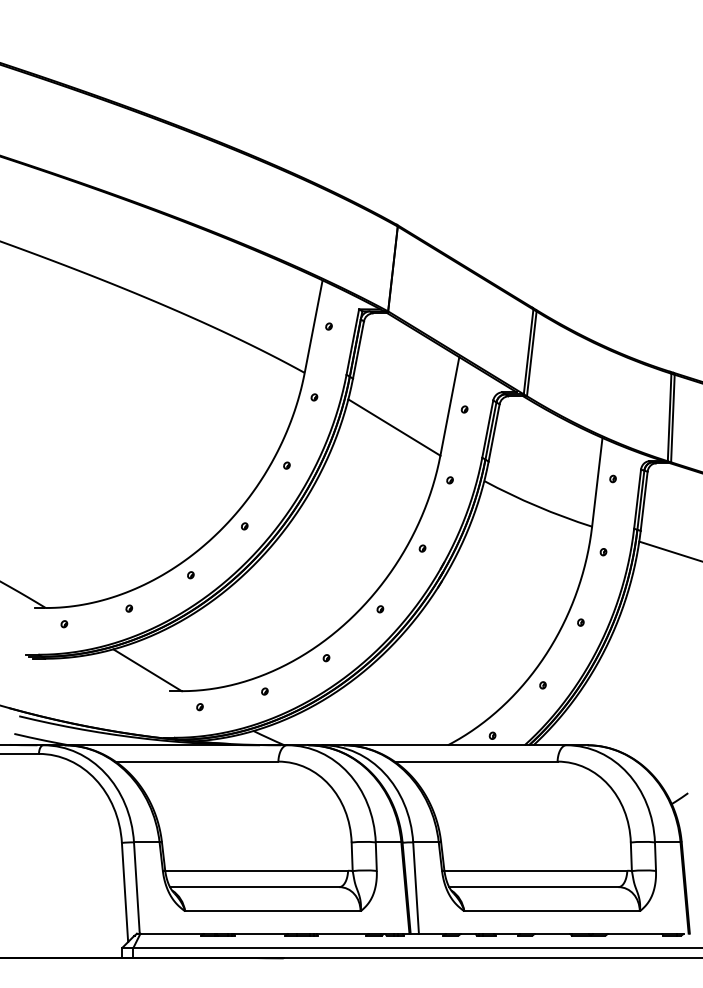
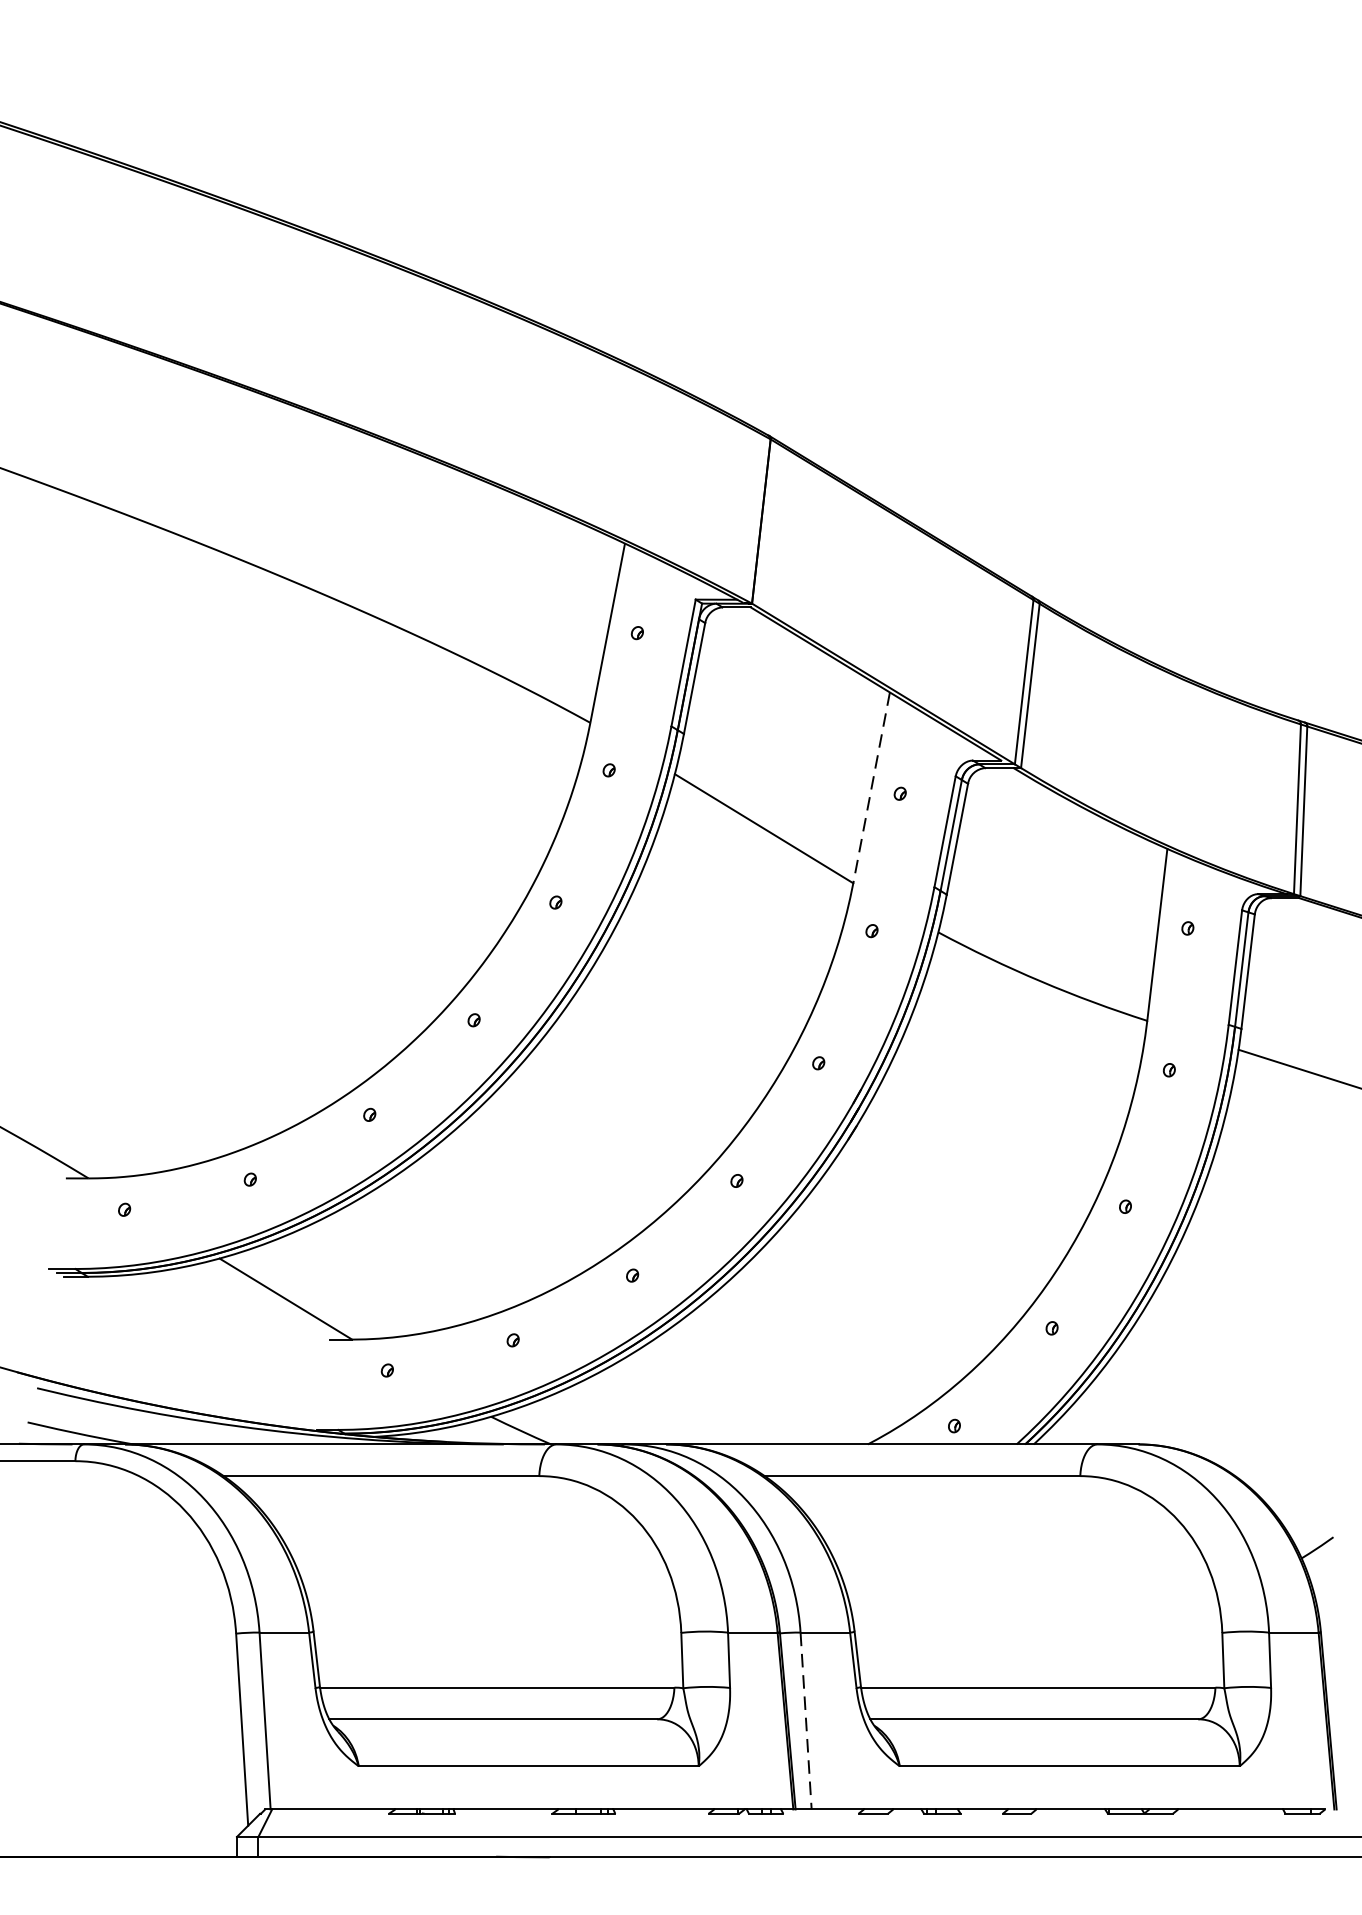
line: (449, 406) -> (870, 787), solid -> dashed
line: (416, 888) -> (806, 1721), solid -> dashed

